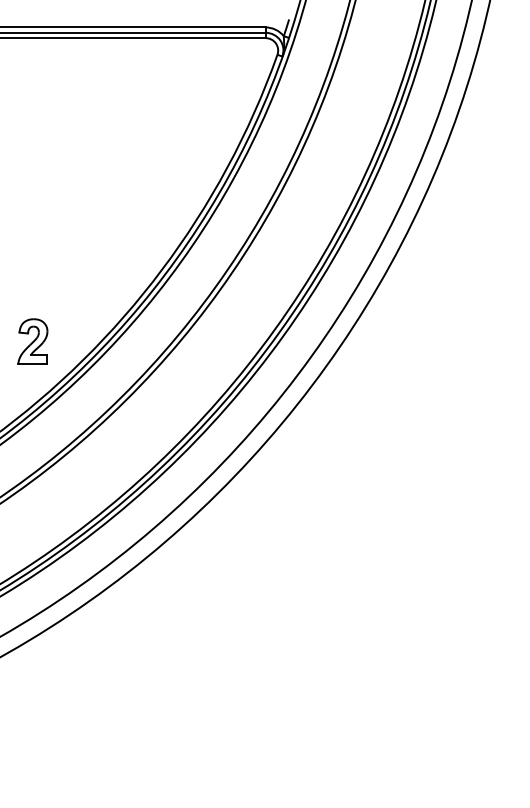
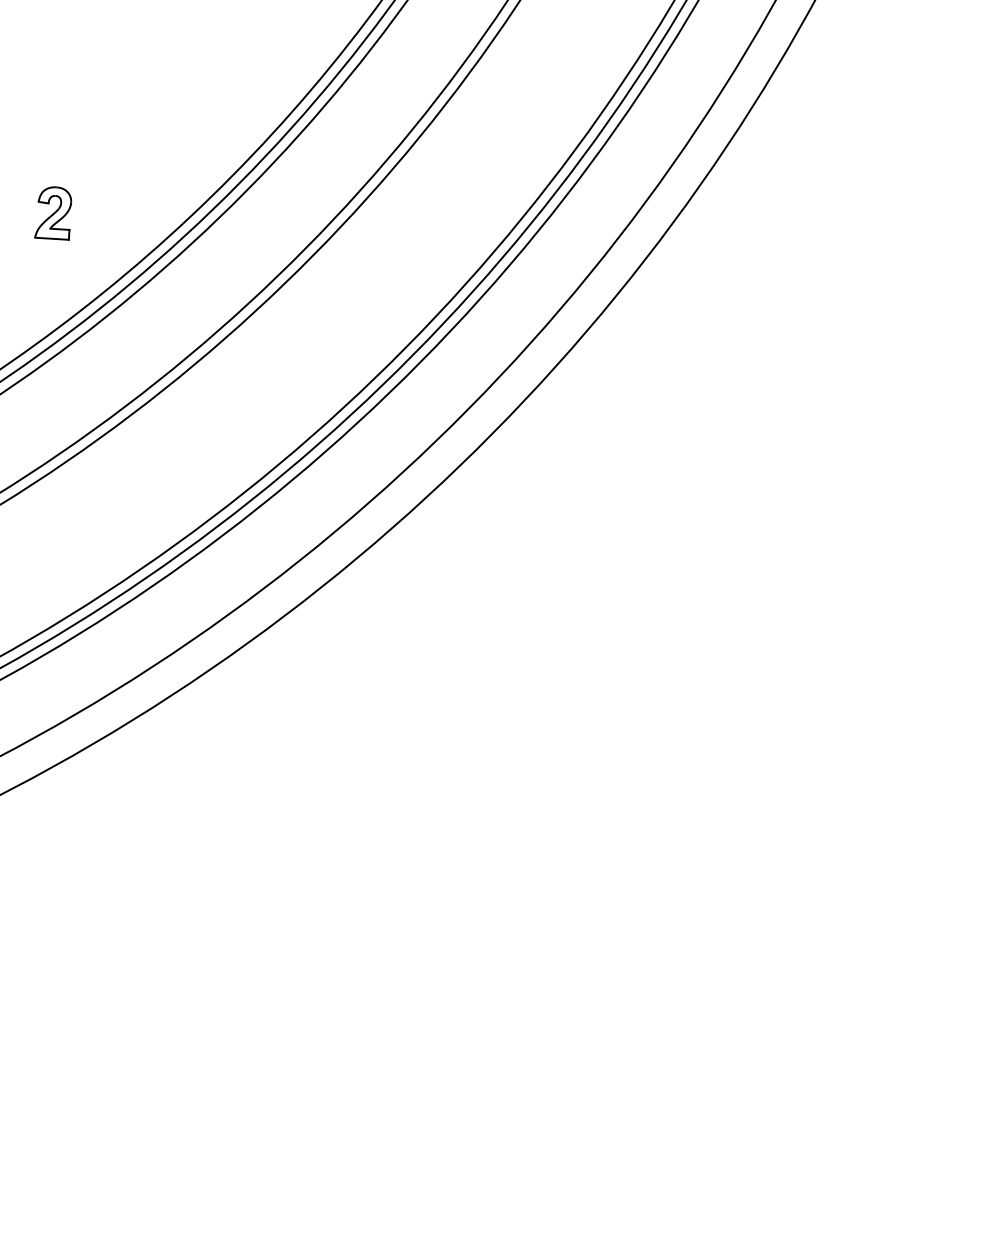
part: (32, 341) -> (52, 213), size x0.6

